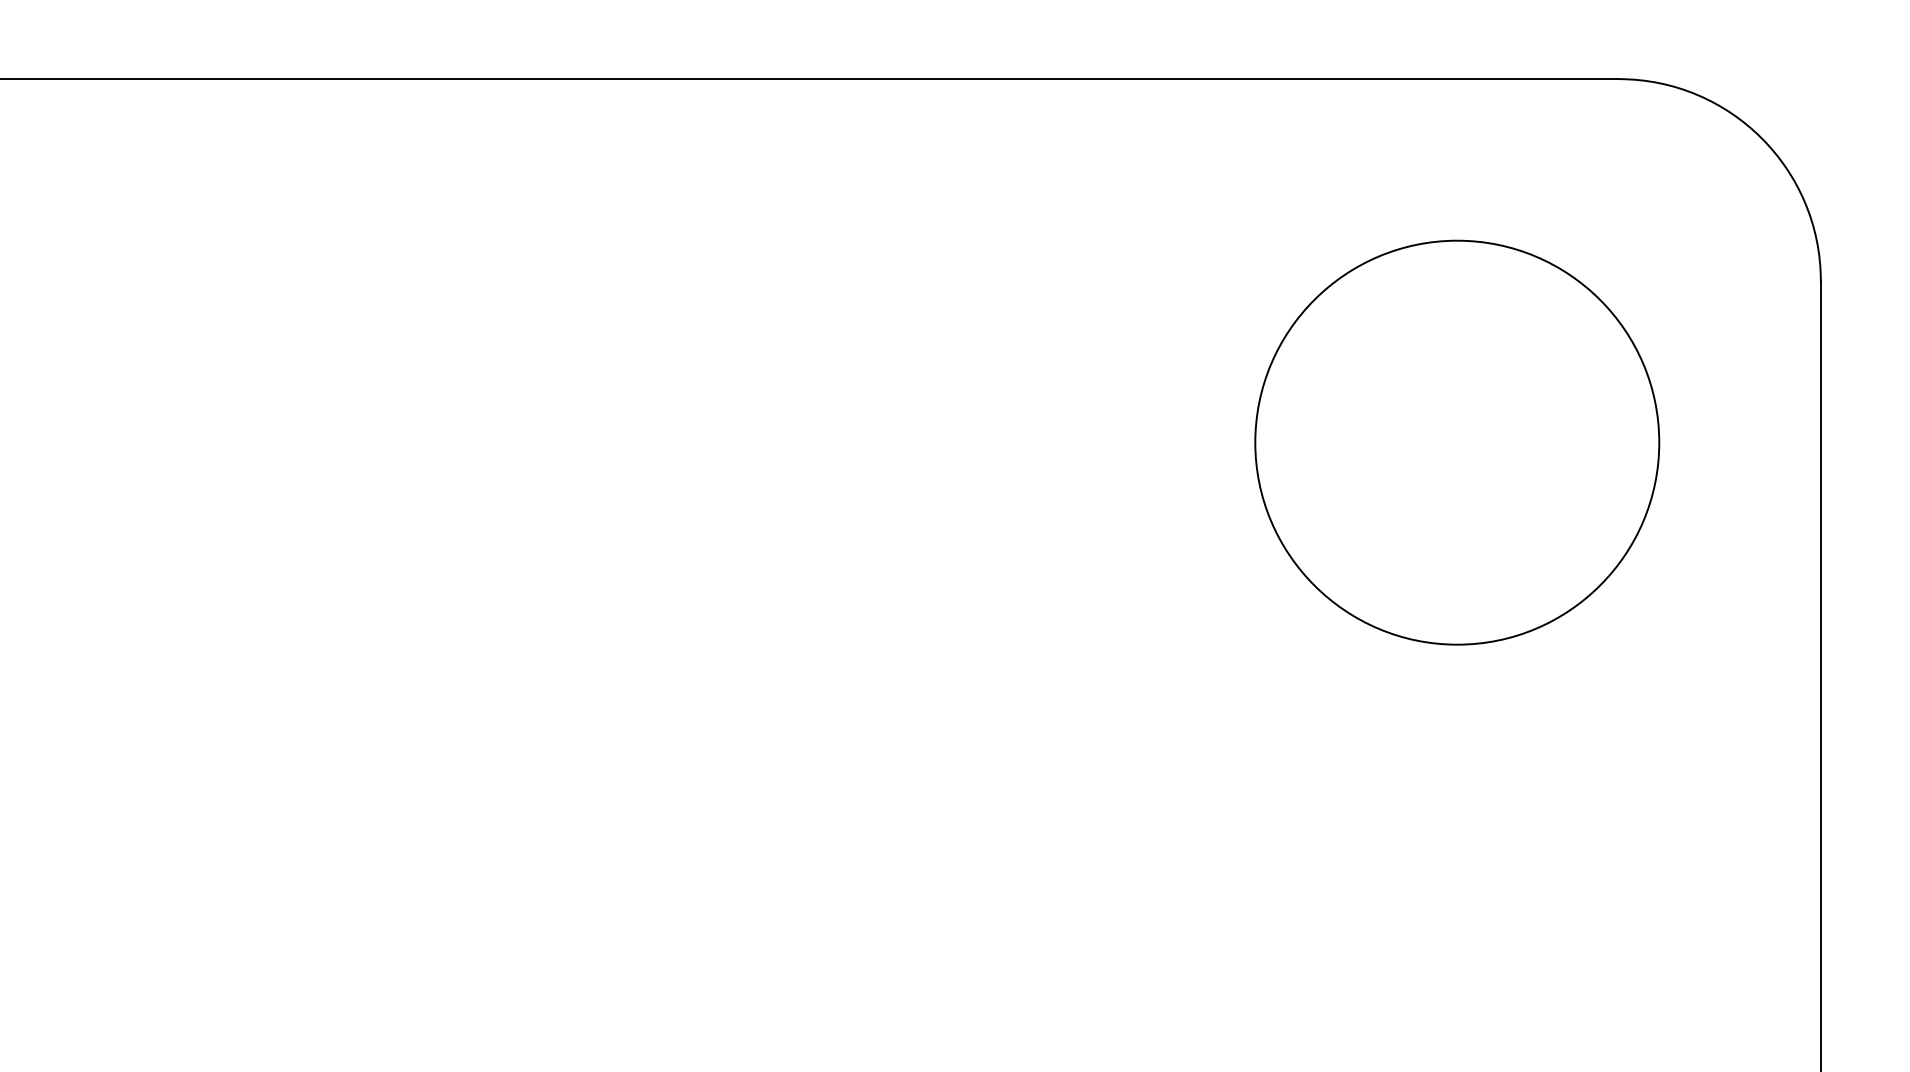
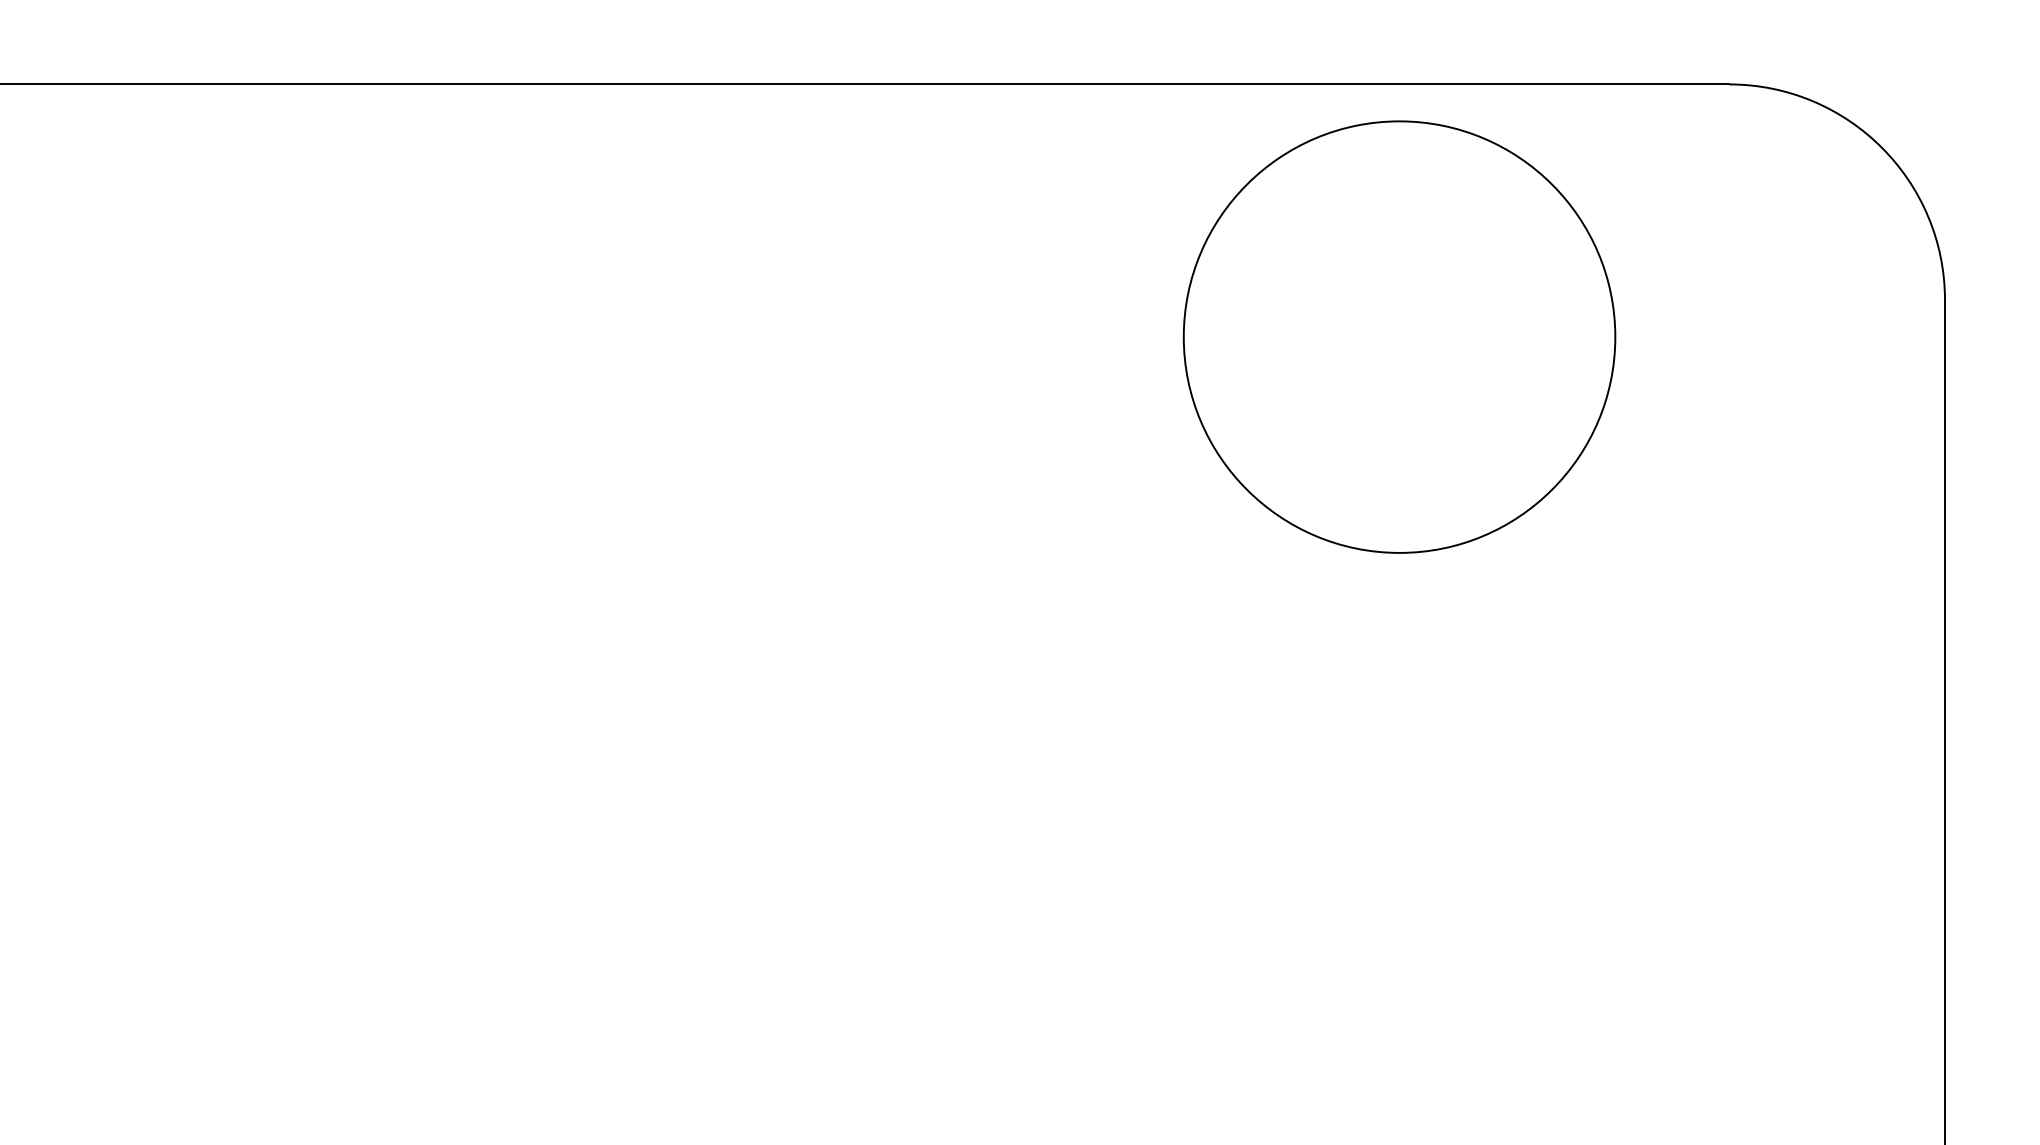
circle: (1457, 442) -> (1399, 336), moved

